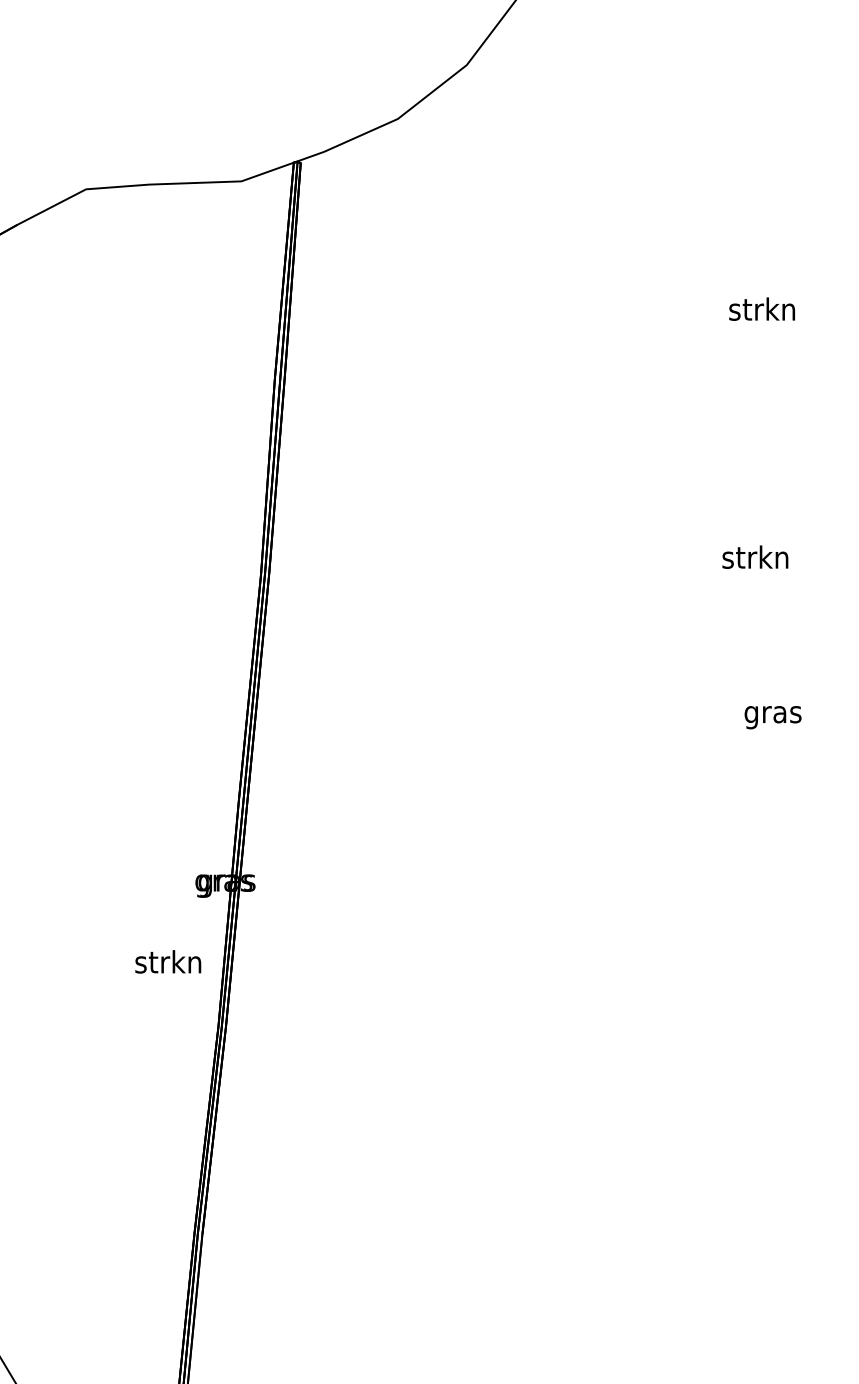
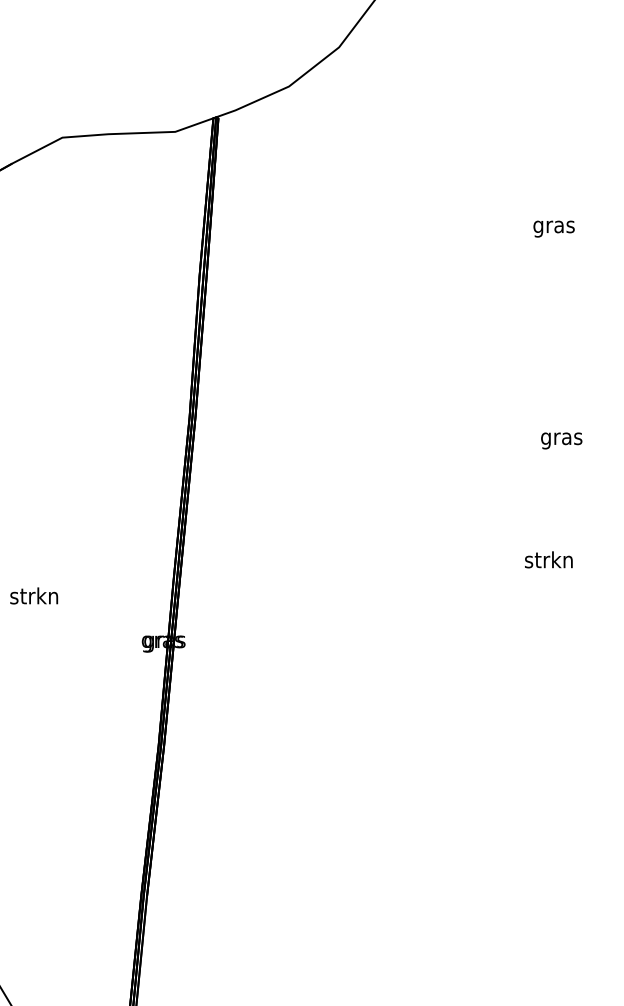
text: (761, 311) -> (553, 226), strkn -> gras
text: (755, 556) -> (548, 559), moved
text: (772, 717) -> (561, 440), moved
text: (168, 961) -> (34, 595), moved

